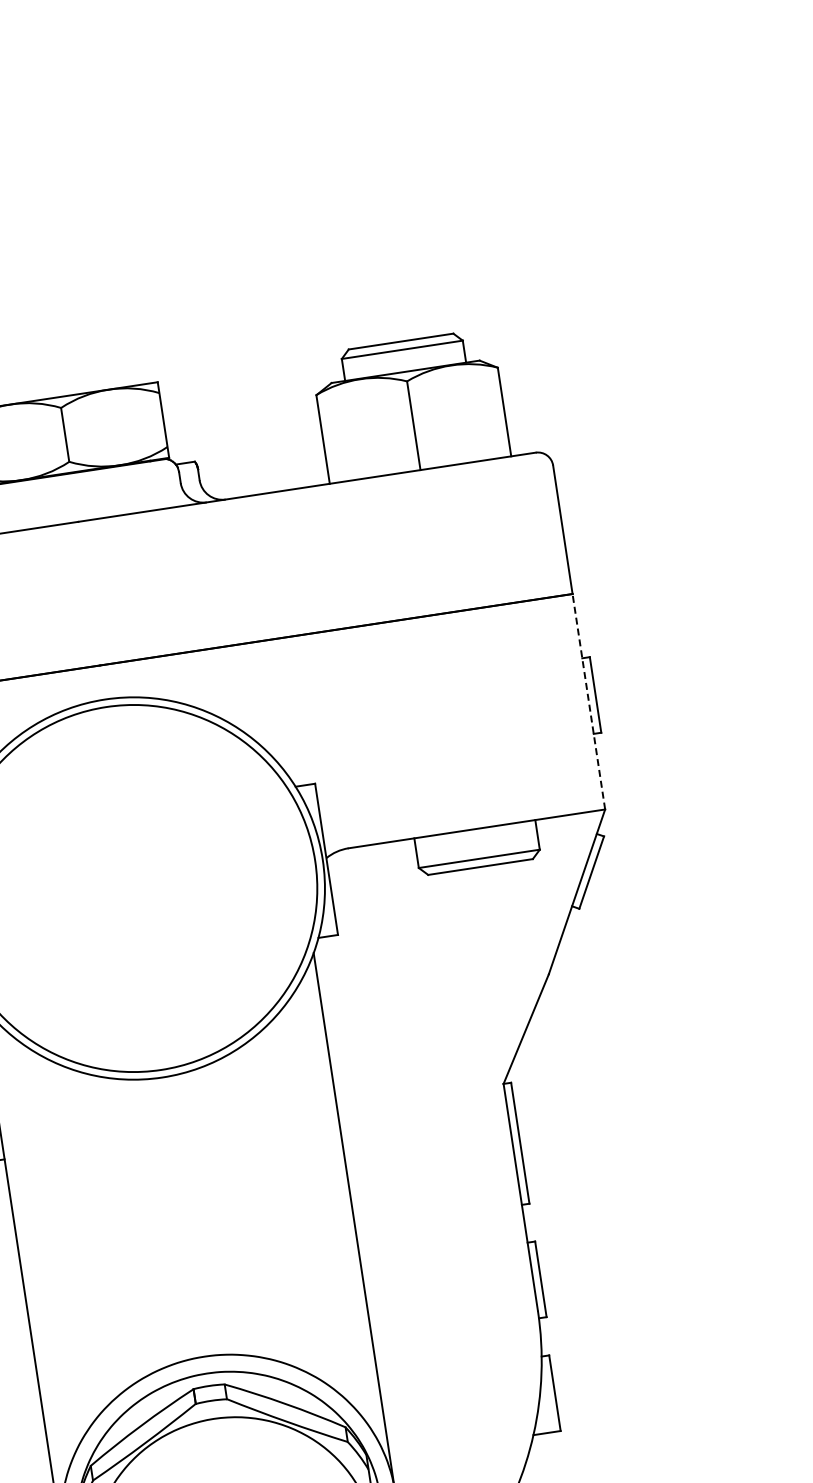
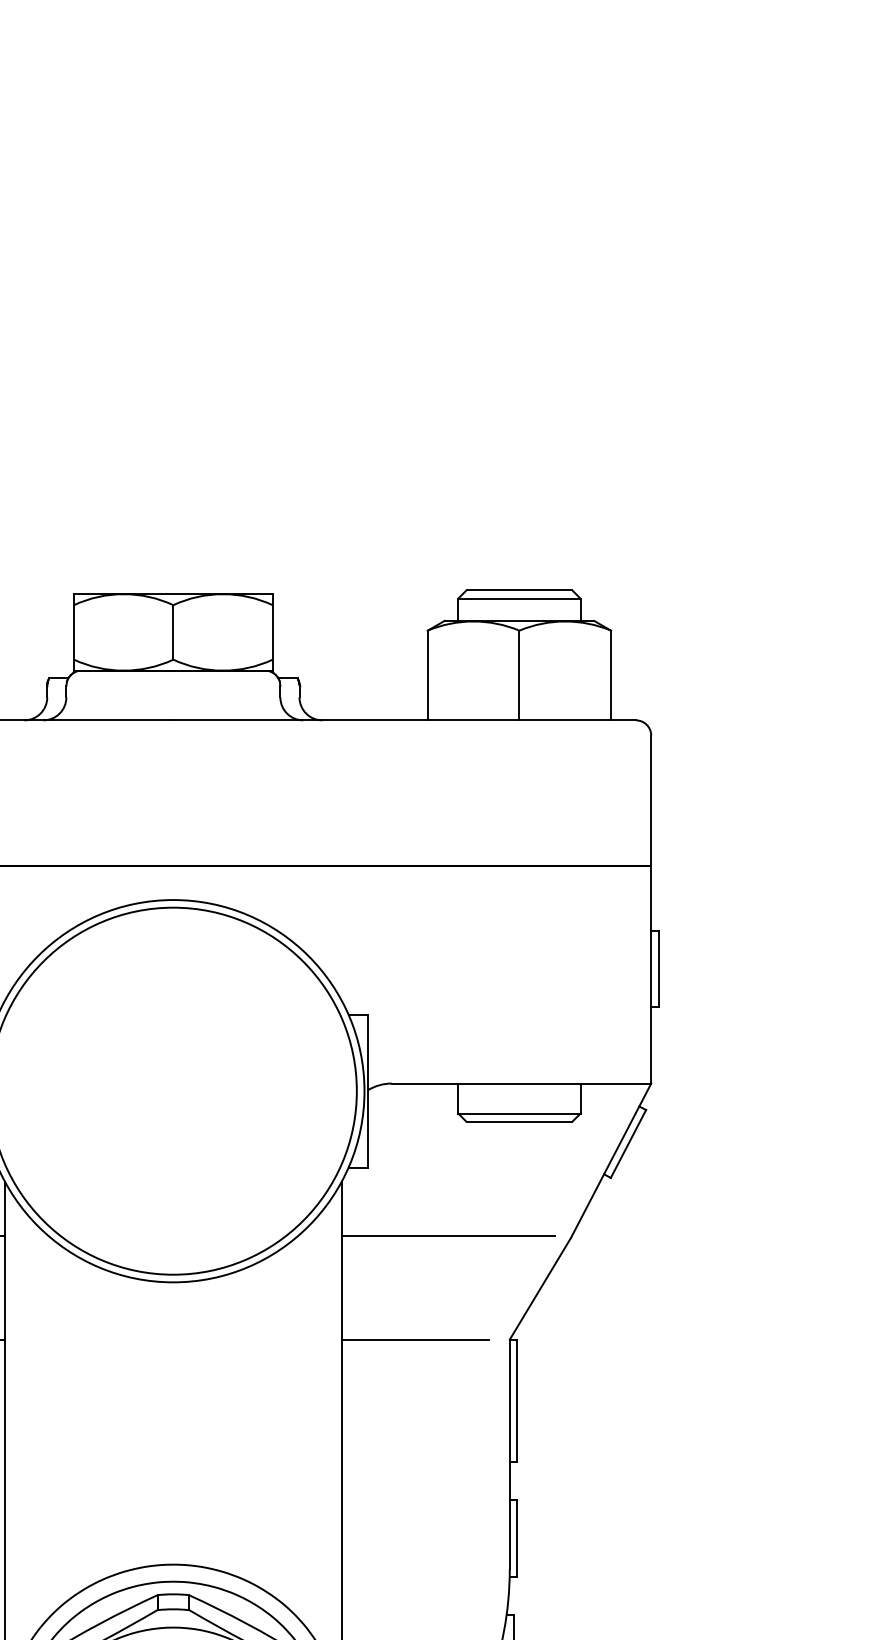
line: (589, 701) -> (651, 974), dashed -> solid
line: (427, 991) -> (448, 1236), added
line: (409, 1097) -> (414, 1339), added

